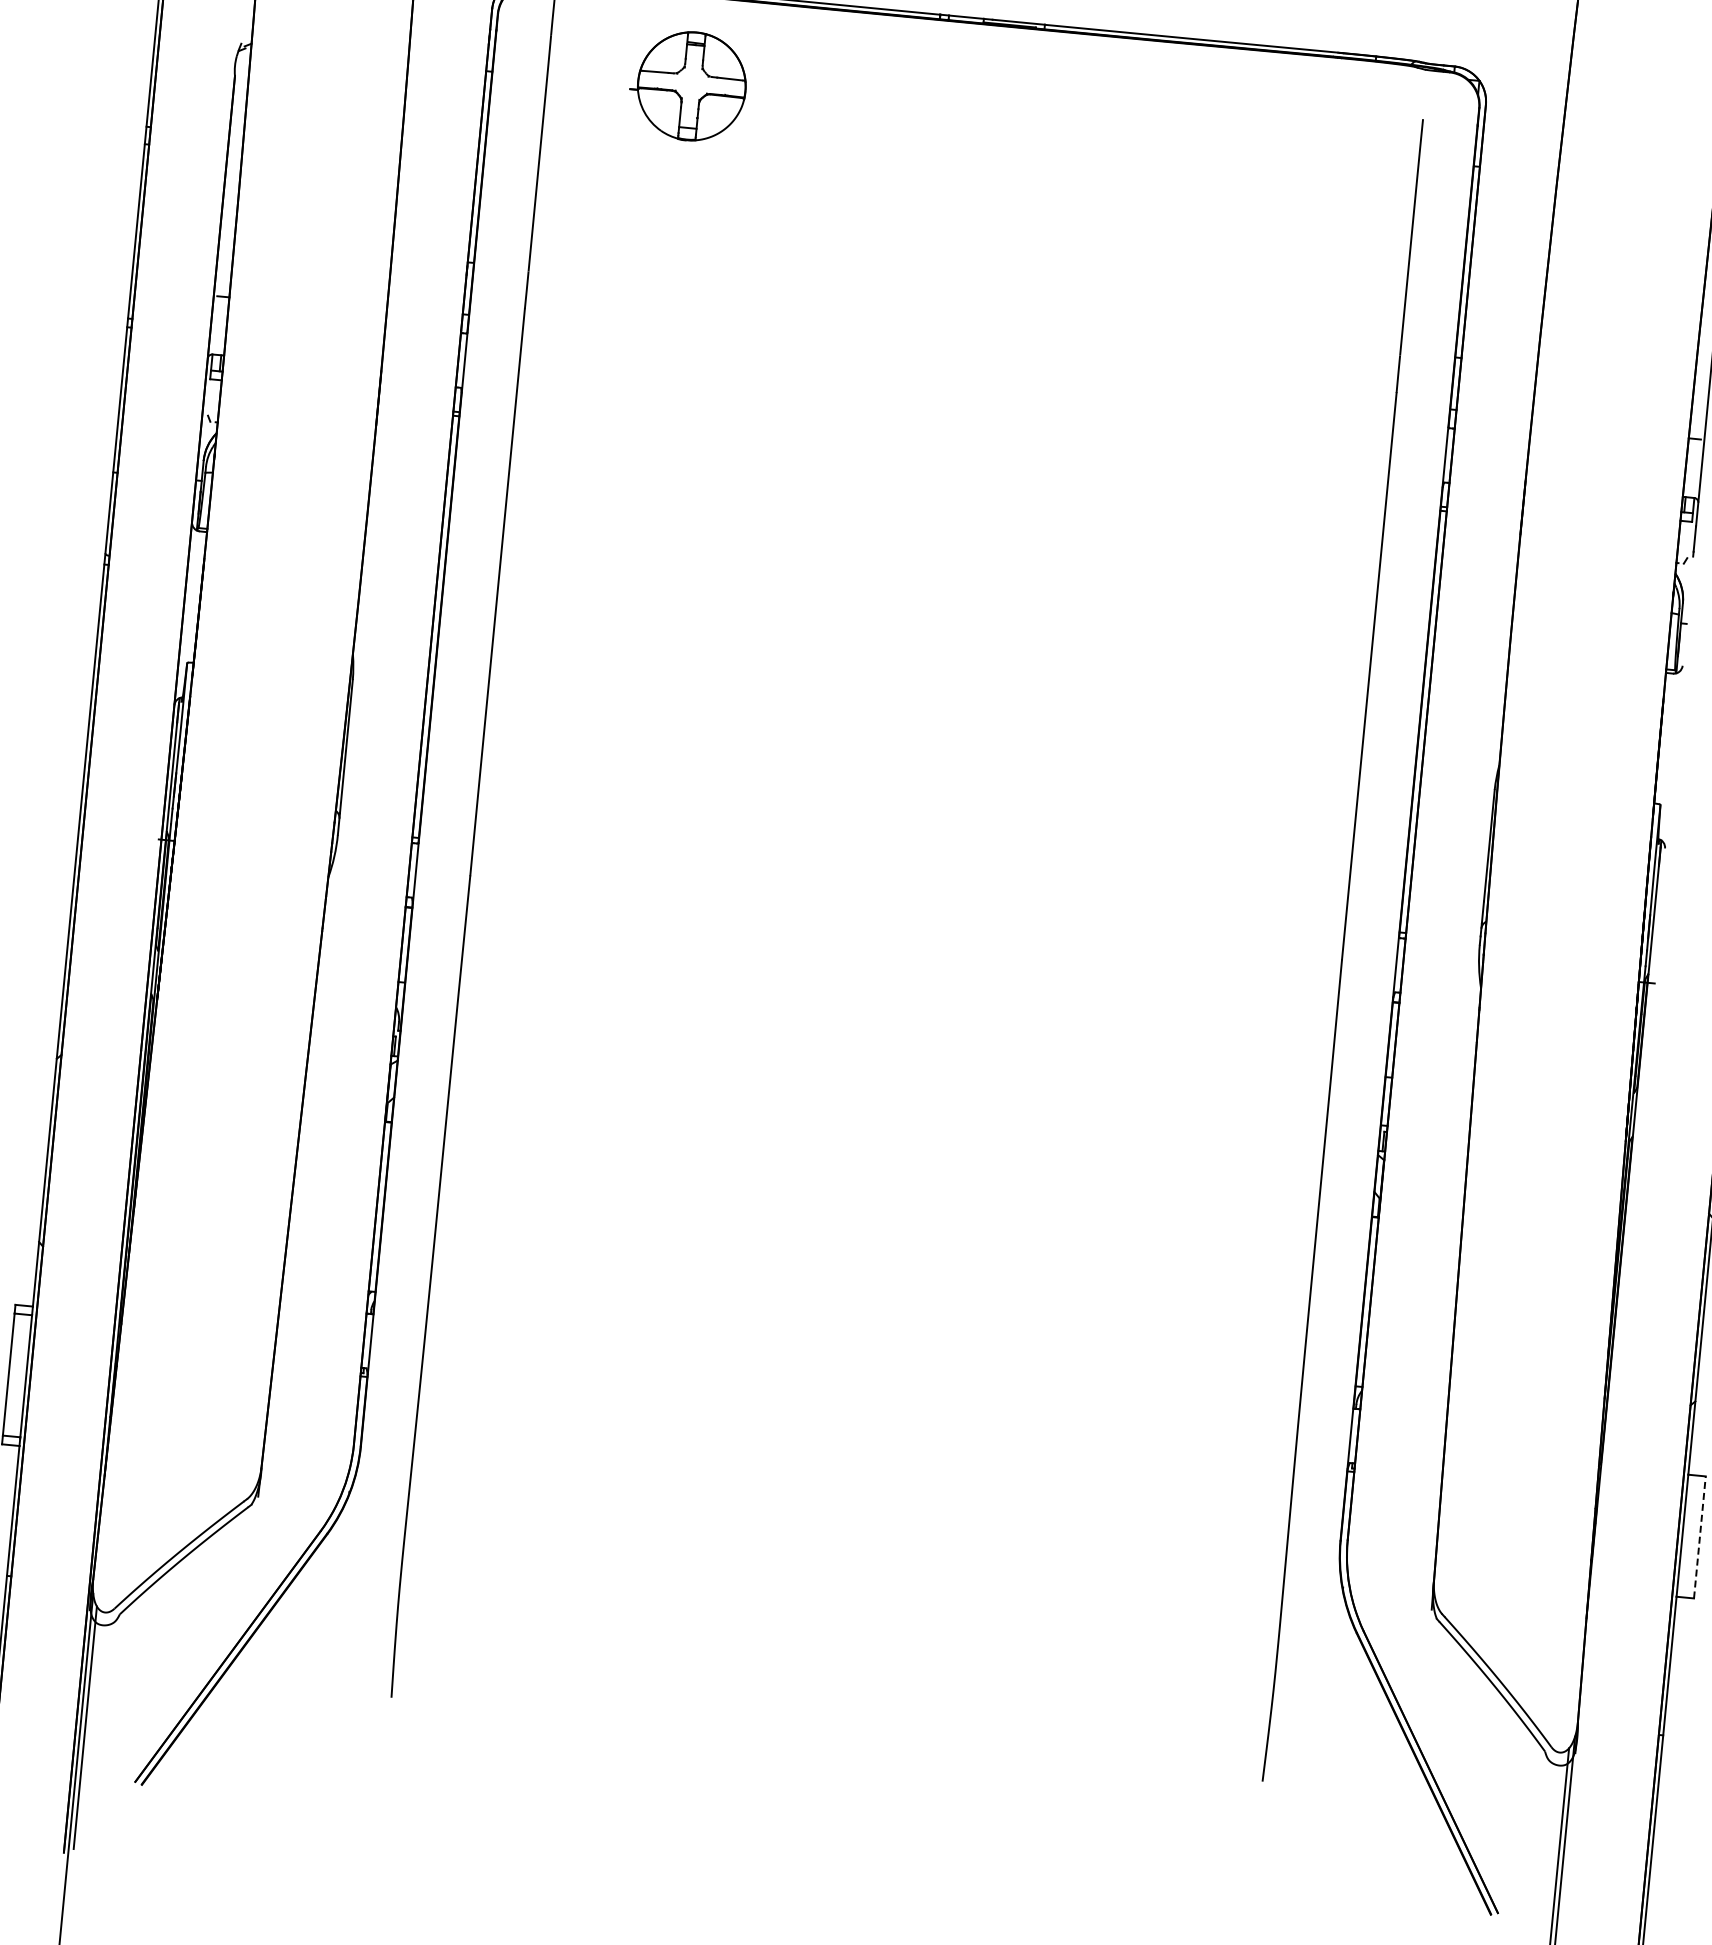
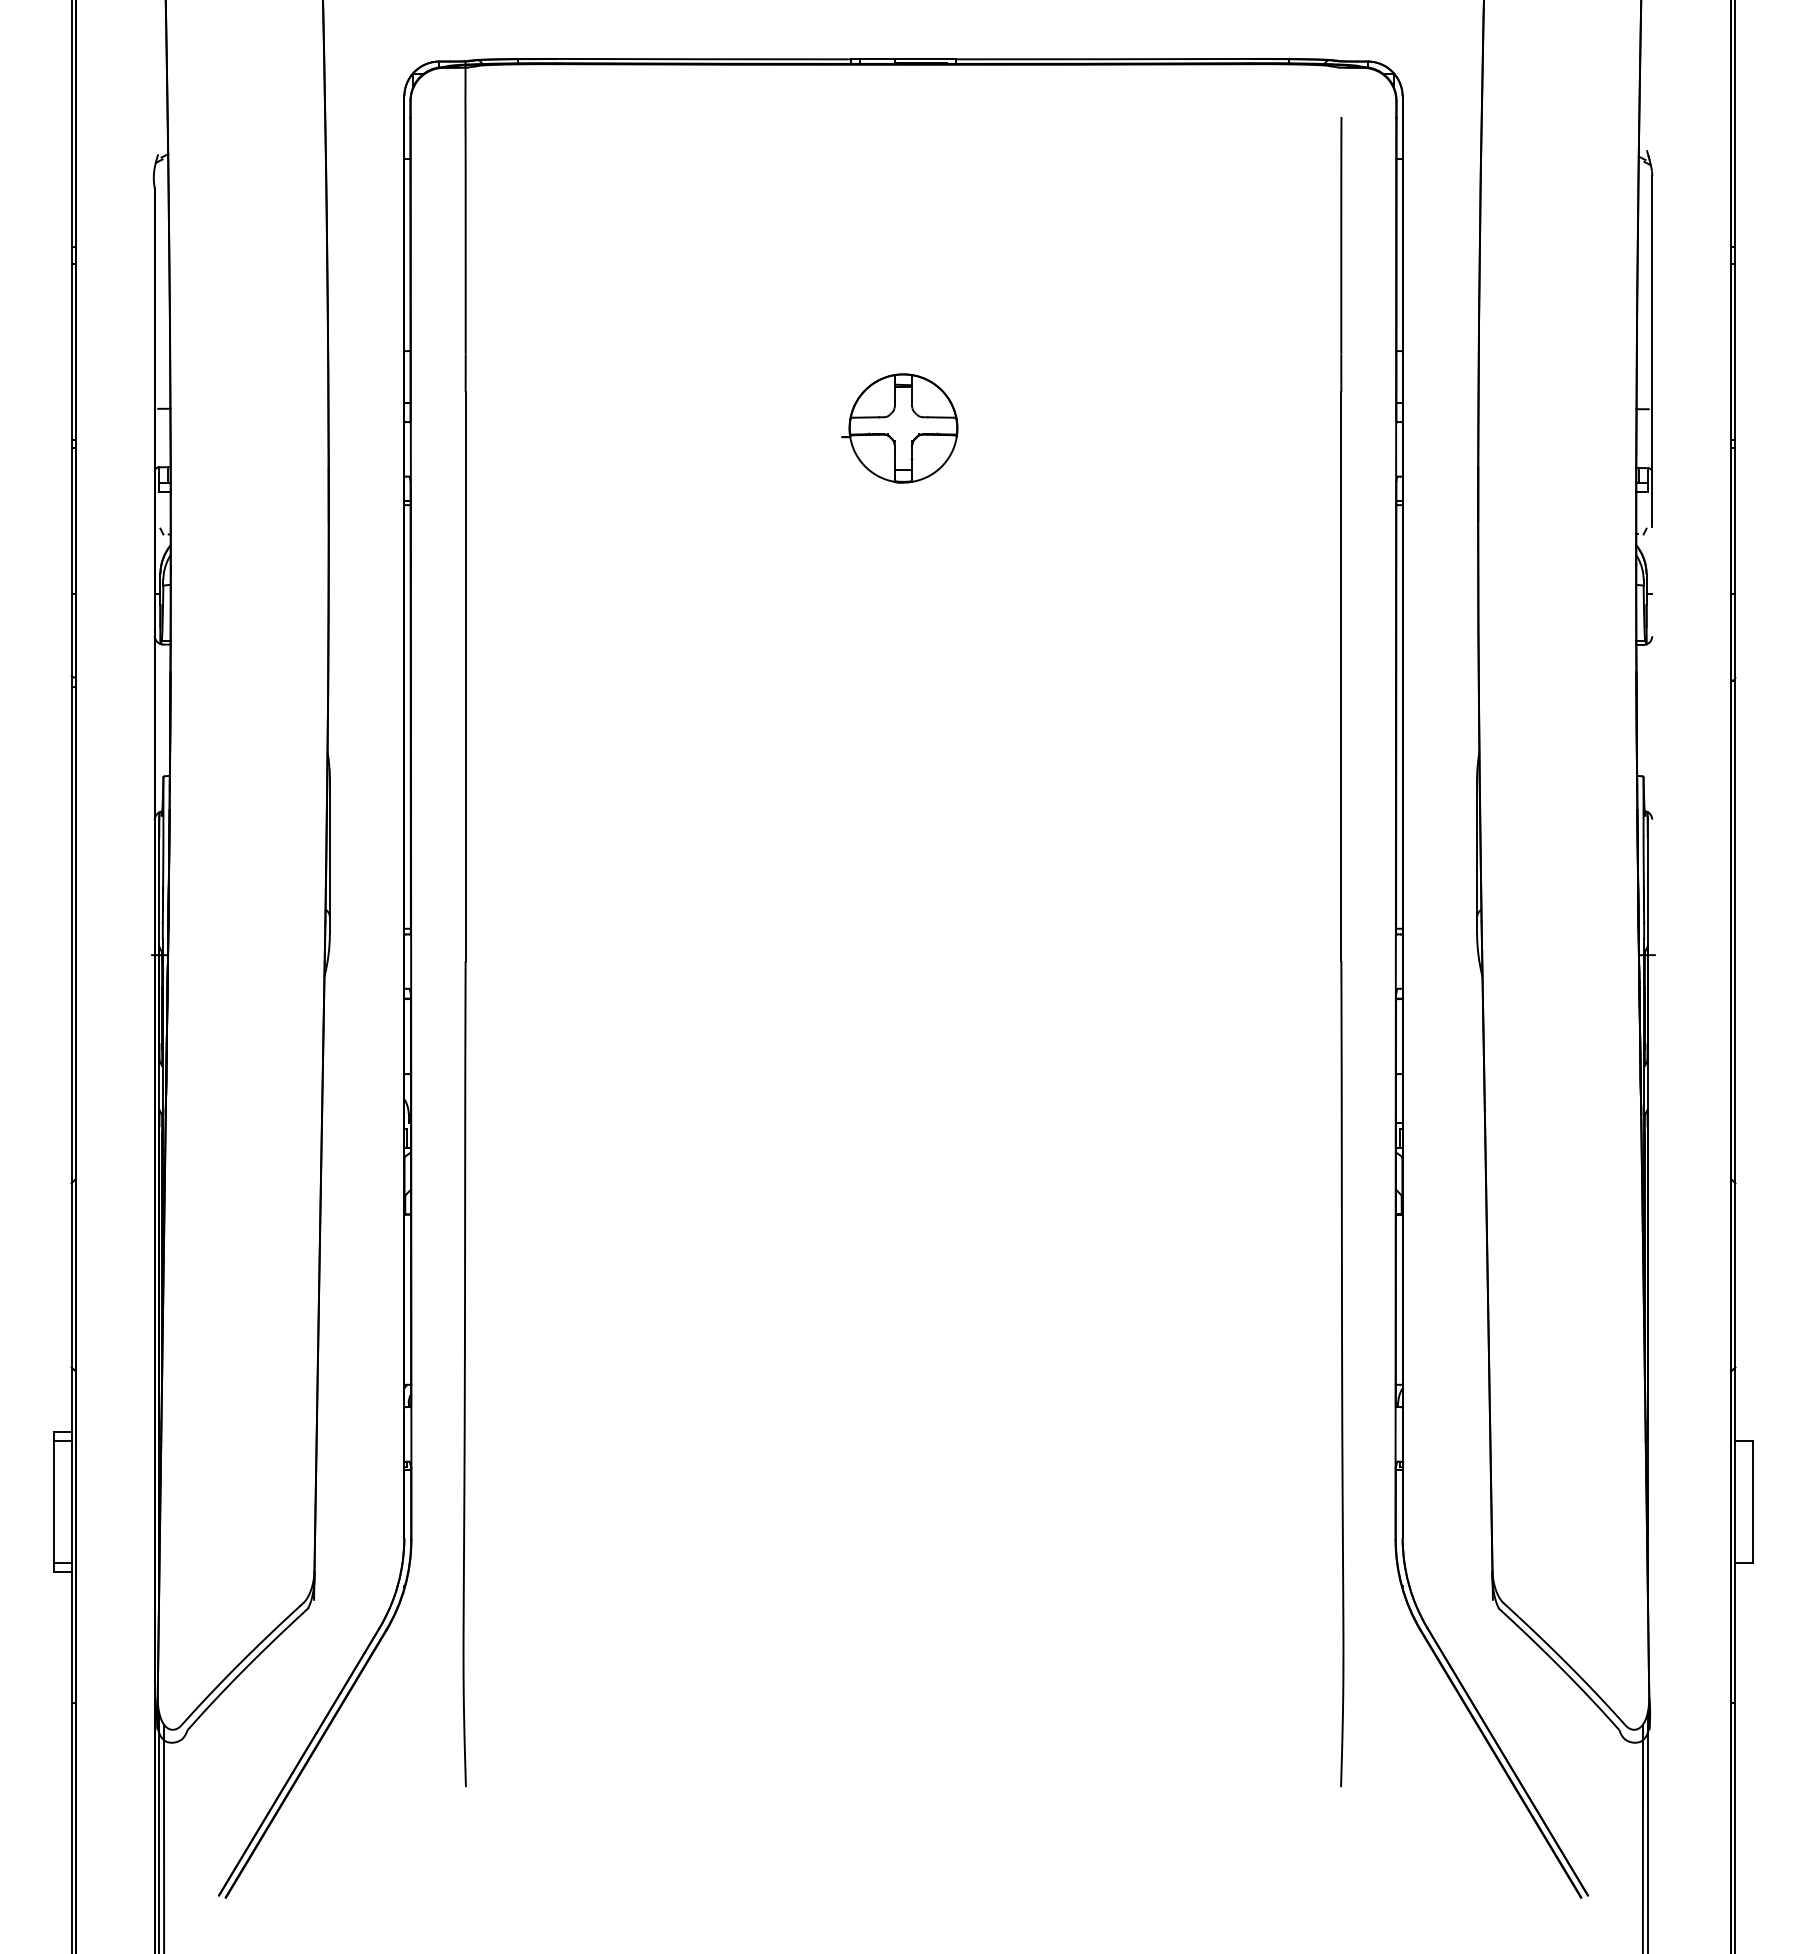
part: (687, 86) -> (899, 428), moved
line: (1699, 1536) -> (1752, 1501), dashed -> solid

